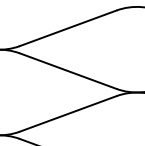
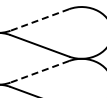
line: (67, 29) -> (39, 20), solid -> dashed
line: (67, 113) -> (39, 71), solid -> dashed

